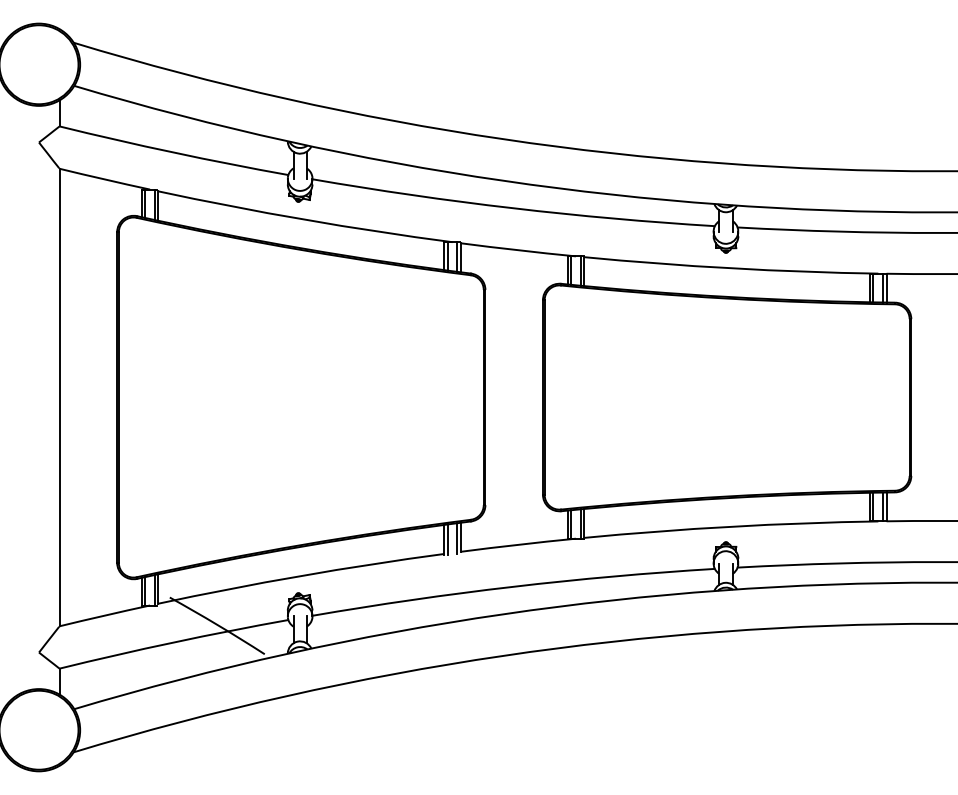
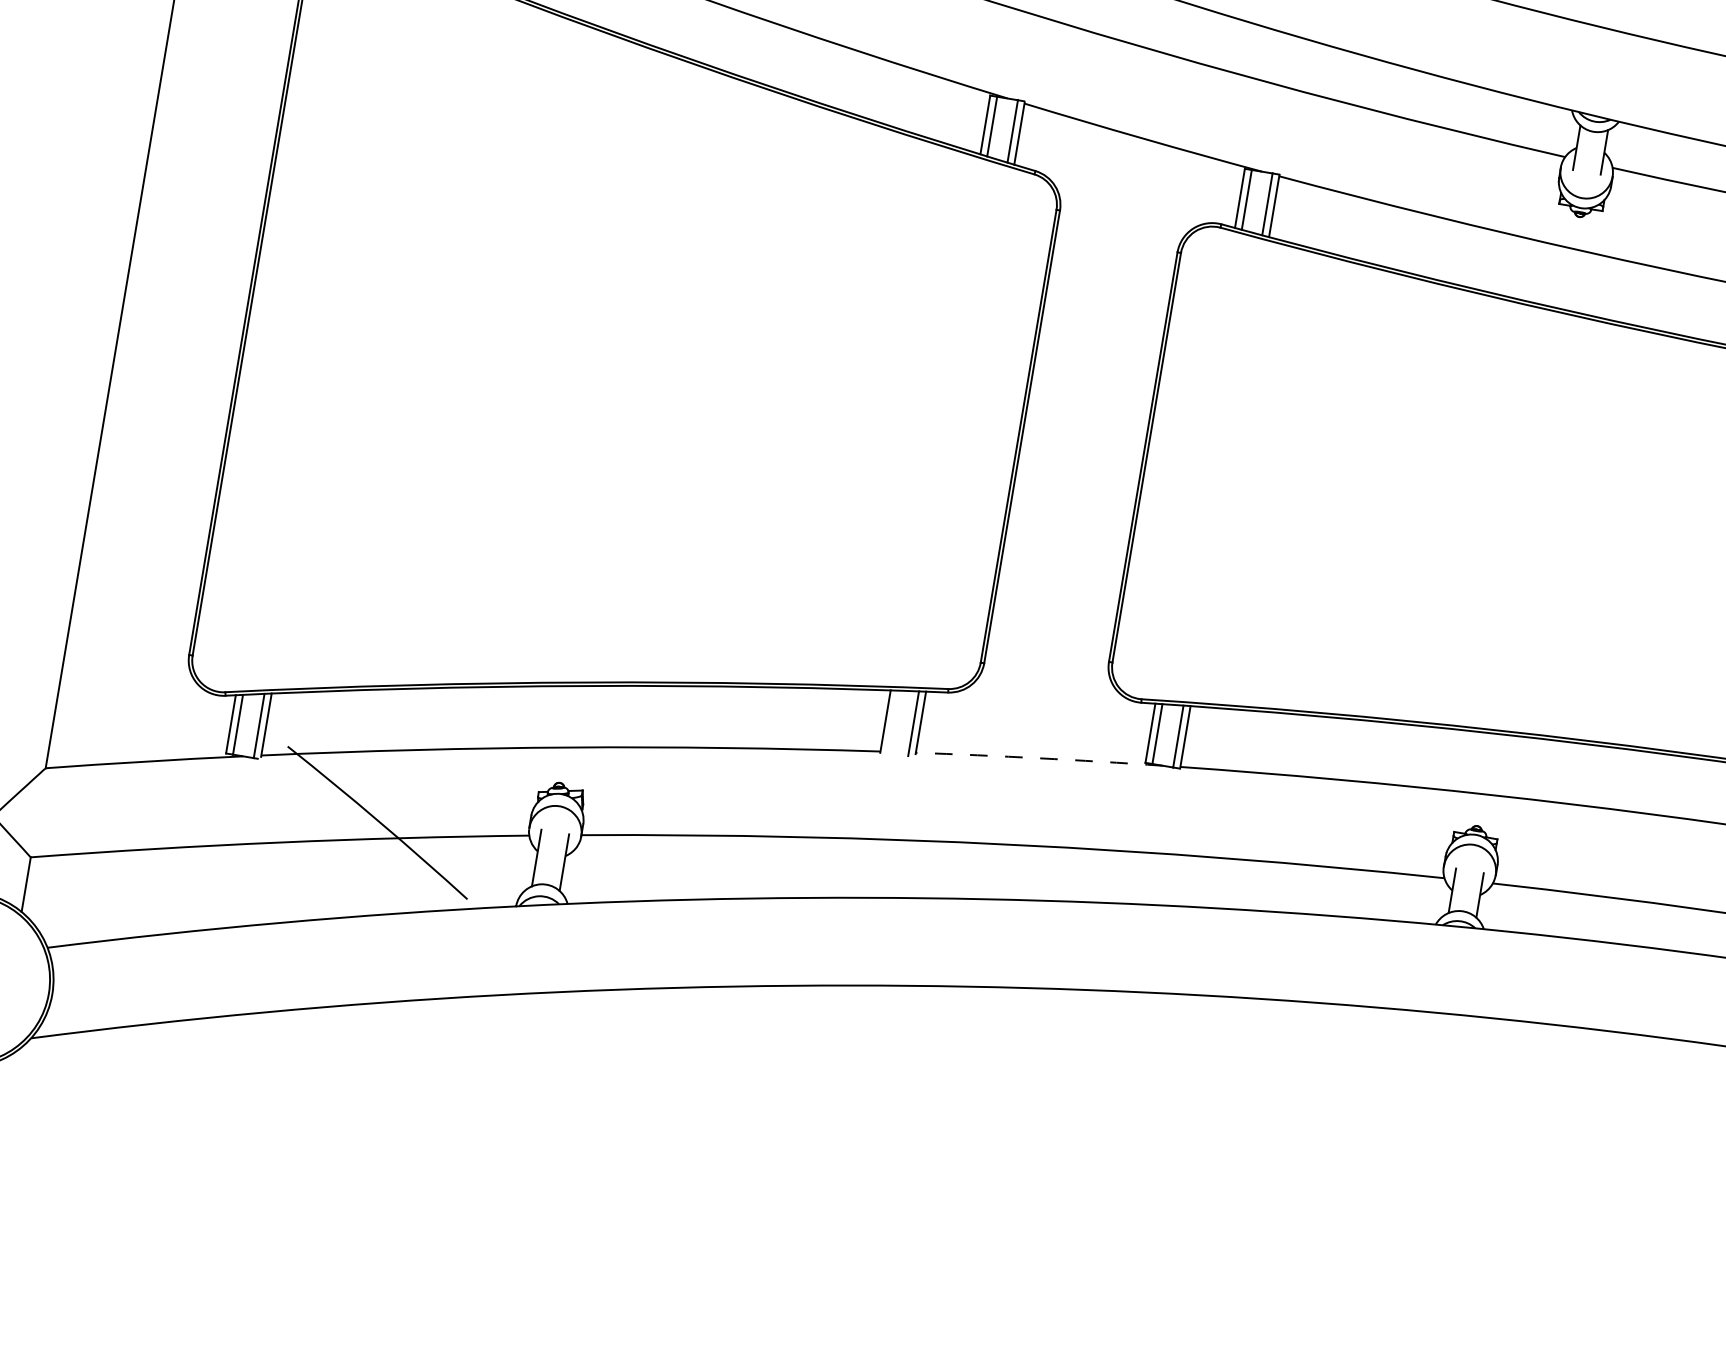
line: (447, 539) -> (892, 722), removed
arc: (518, 544) -> (1039, 757), solid -> dashed

